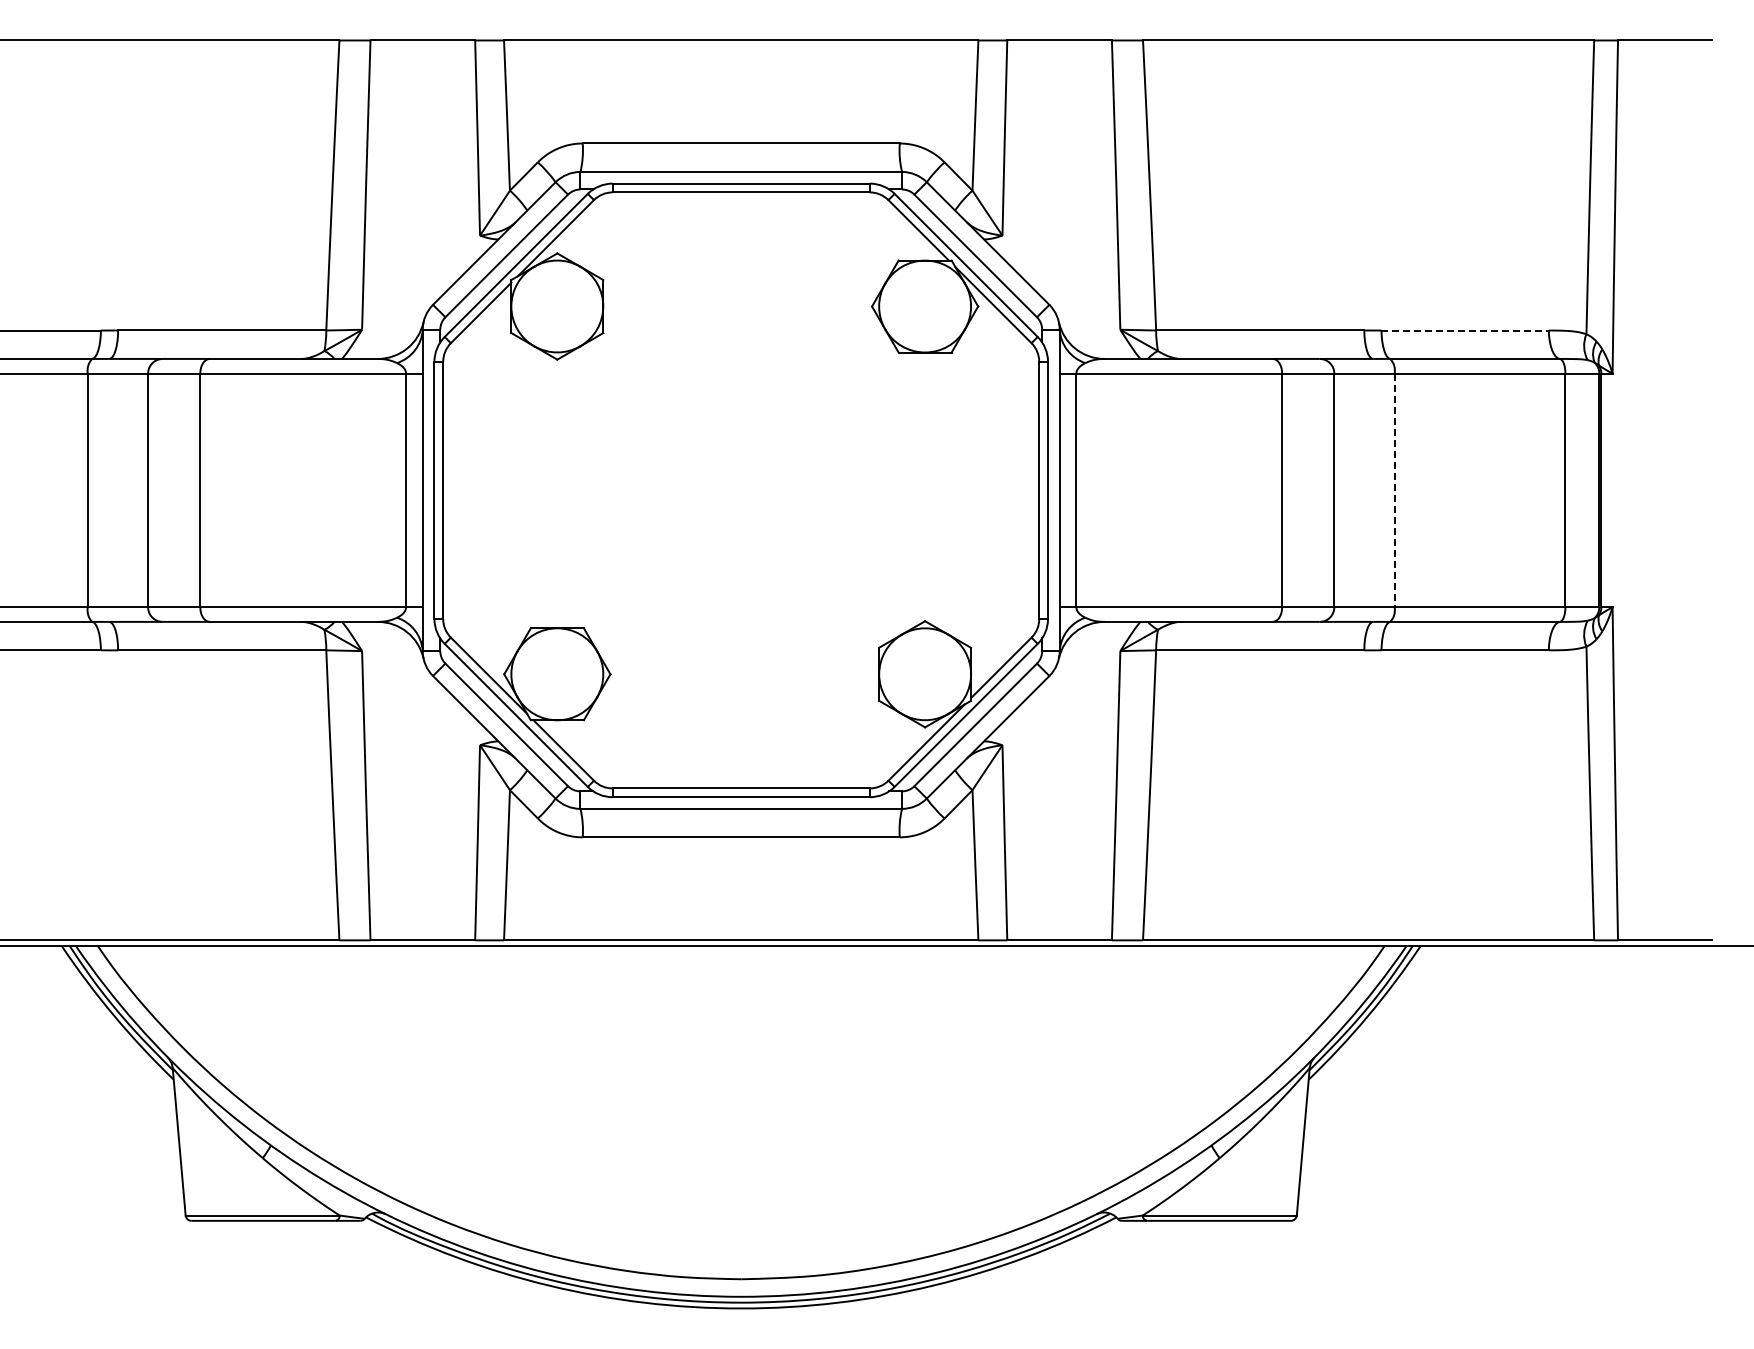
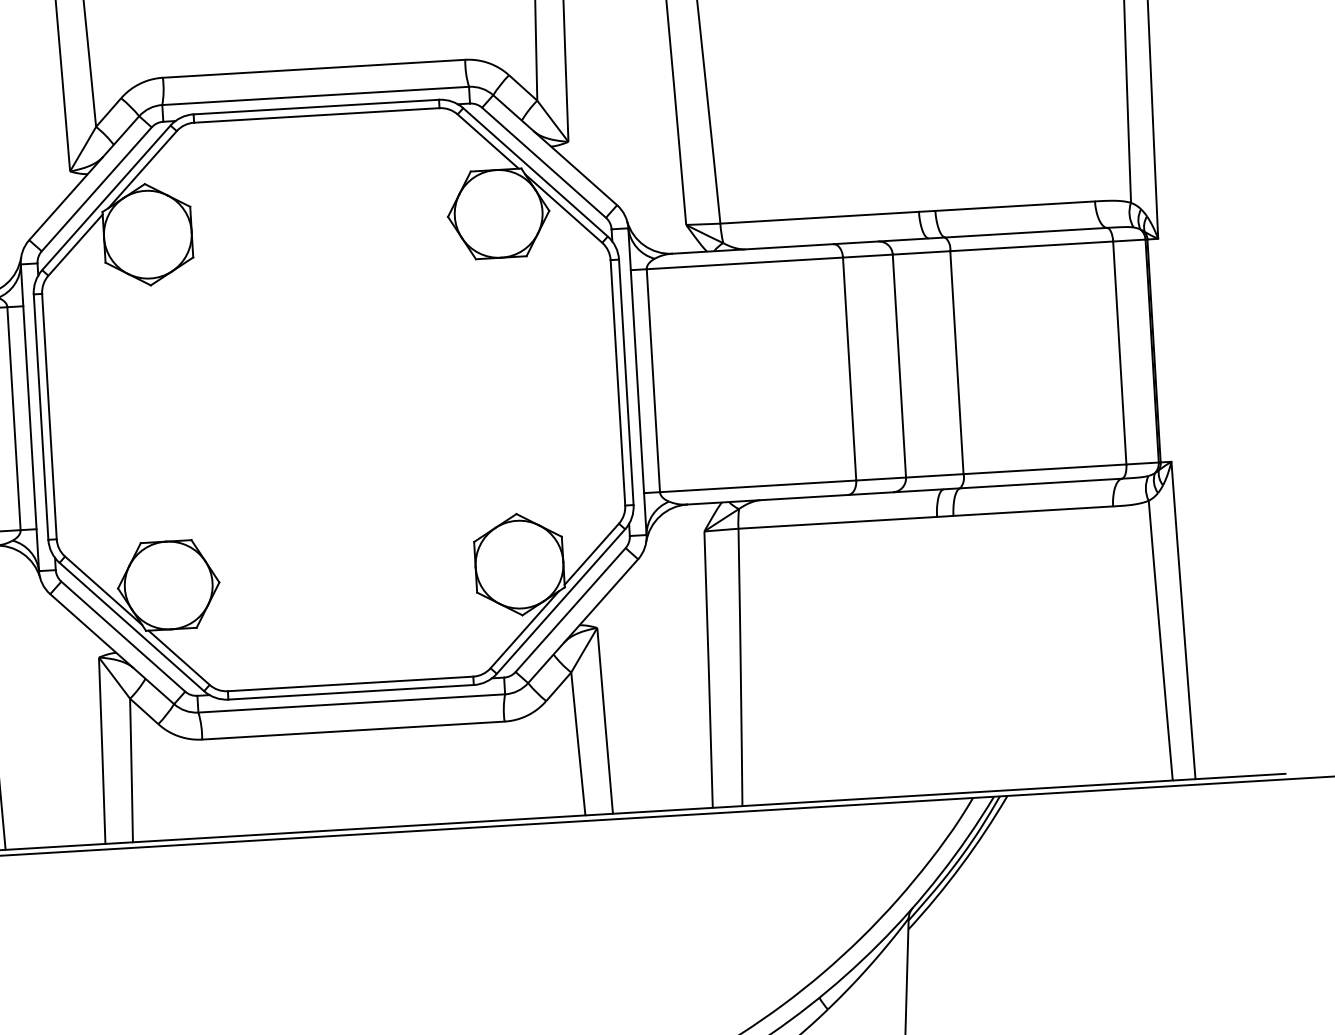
line: (1465, 330) -> (1015, 206), dashed -> solid
line: (1394, 490) -> (956, 362), dashed -> solid

